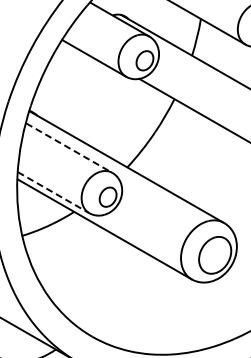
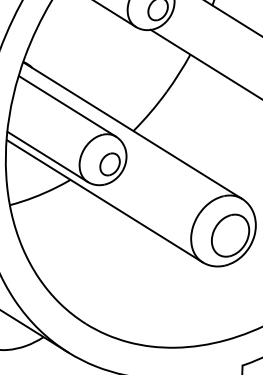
line: (69, 148) -> (67, 106), dashed -> solid
line: (53, 192) -> (47, 156), dashed -> solid

